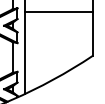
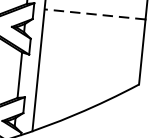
line: (58, 11) -> (94, 13), solid -> dashed

